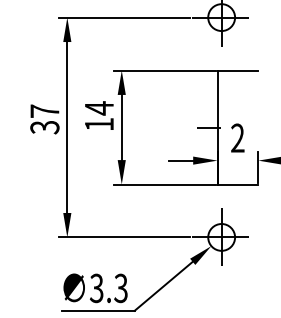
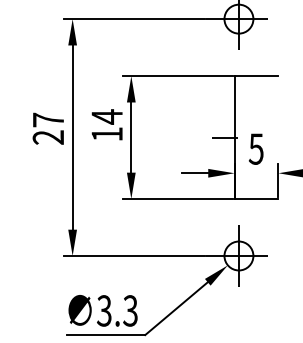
text: (44, 127) -> (48, 137), 37 -> 27
text: (237, 137) -> (255, 148), 2 -> 5

